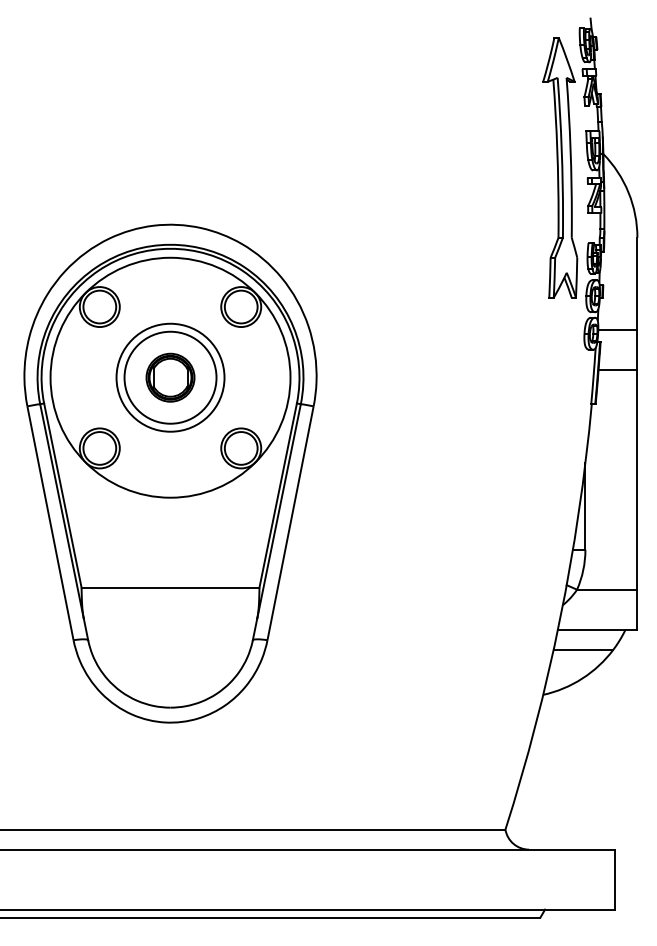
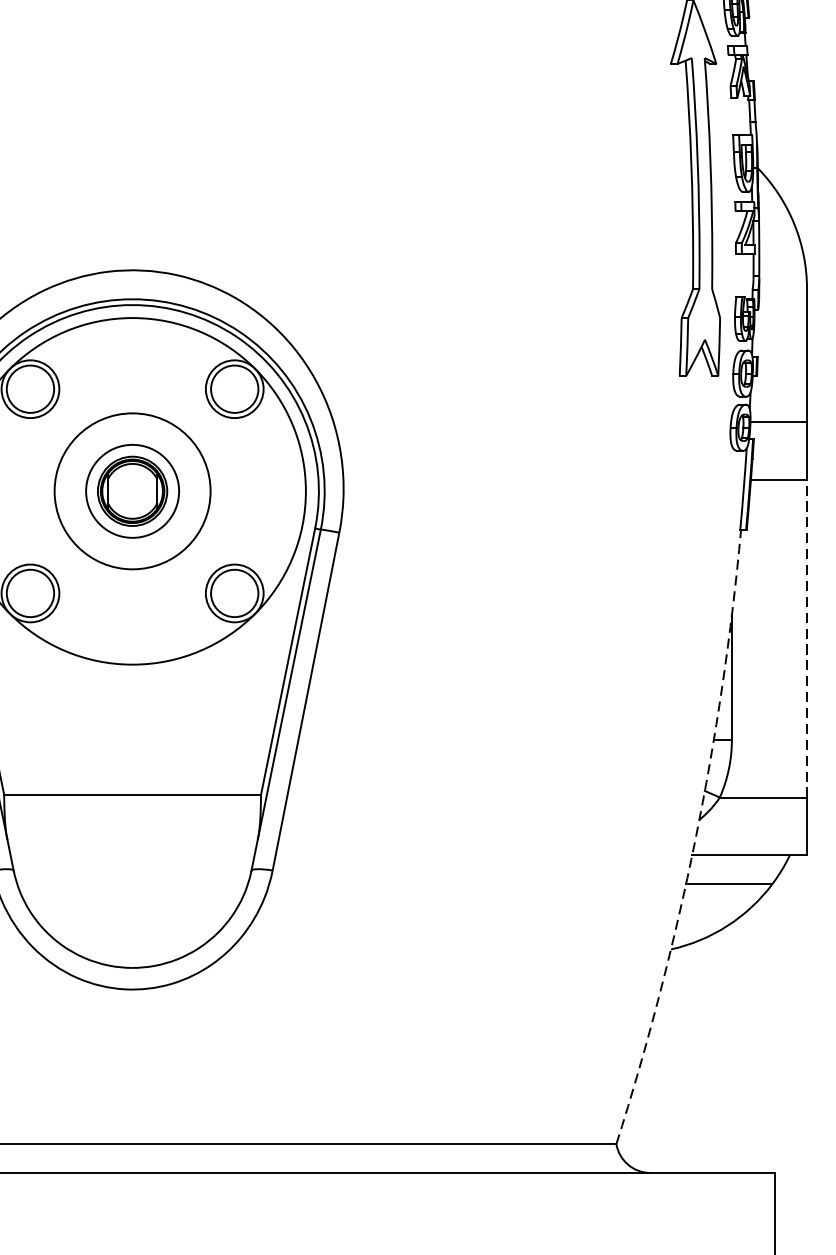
circle: (170, 377) -> (132, 490), size x0.7
line: (637, 479) -> (807, 638), solid -> dashed
arc: (560, 619) -> (695, 840), solid -> dashed

